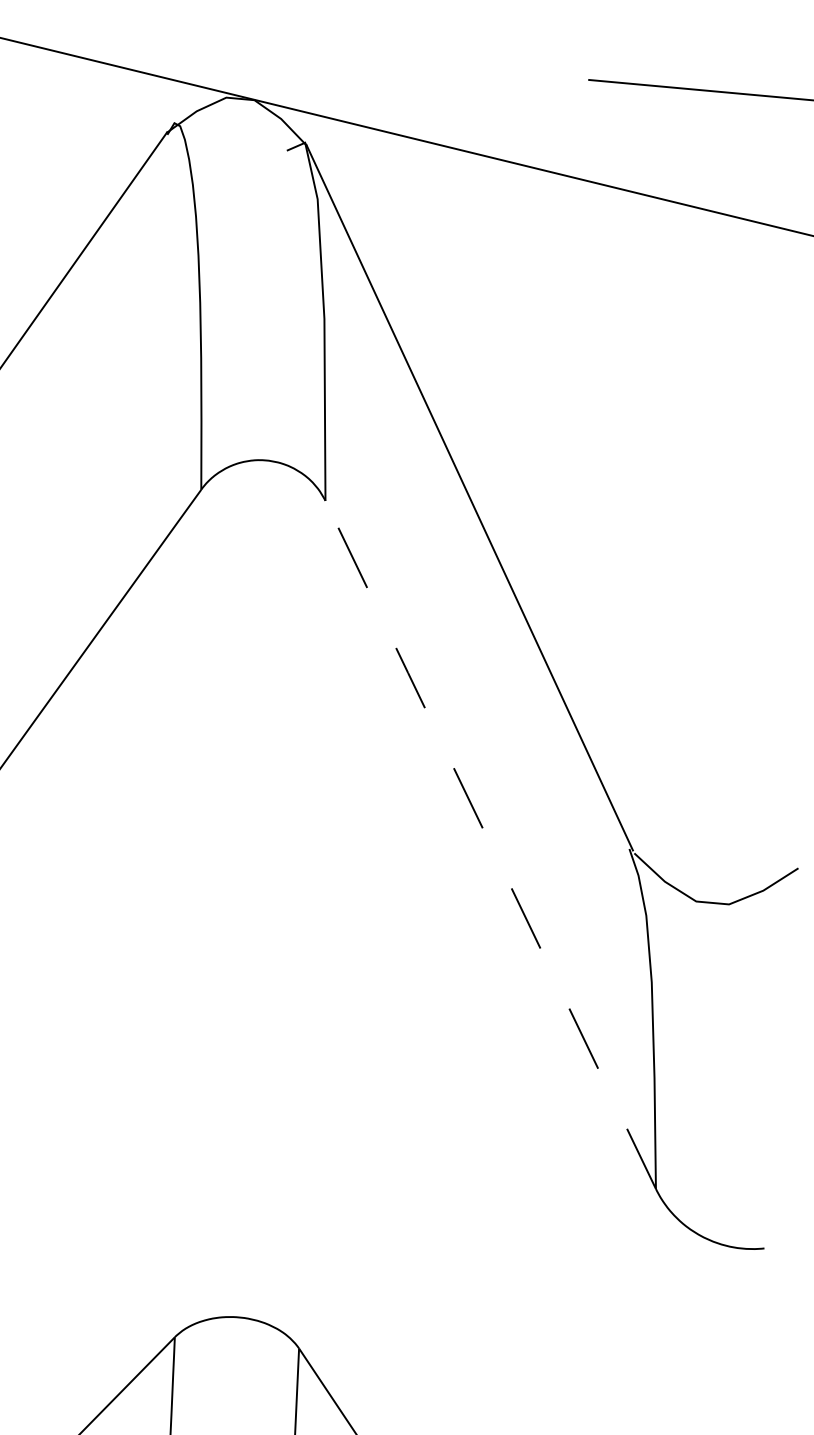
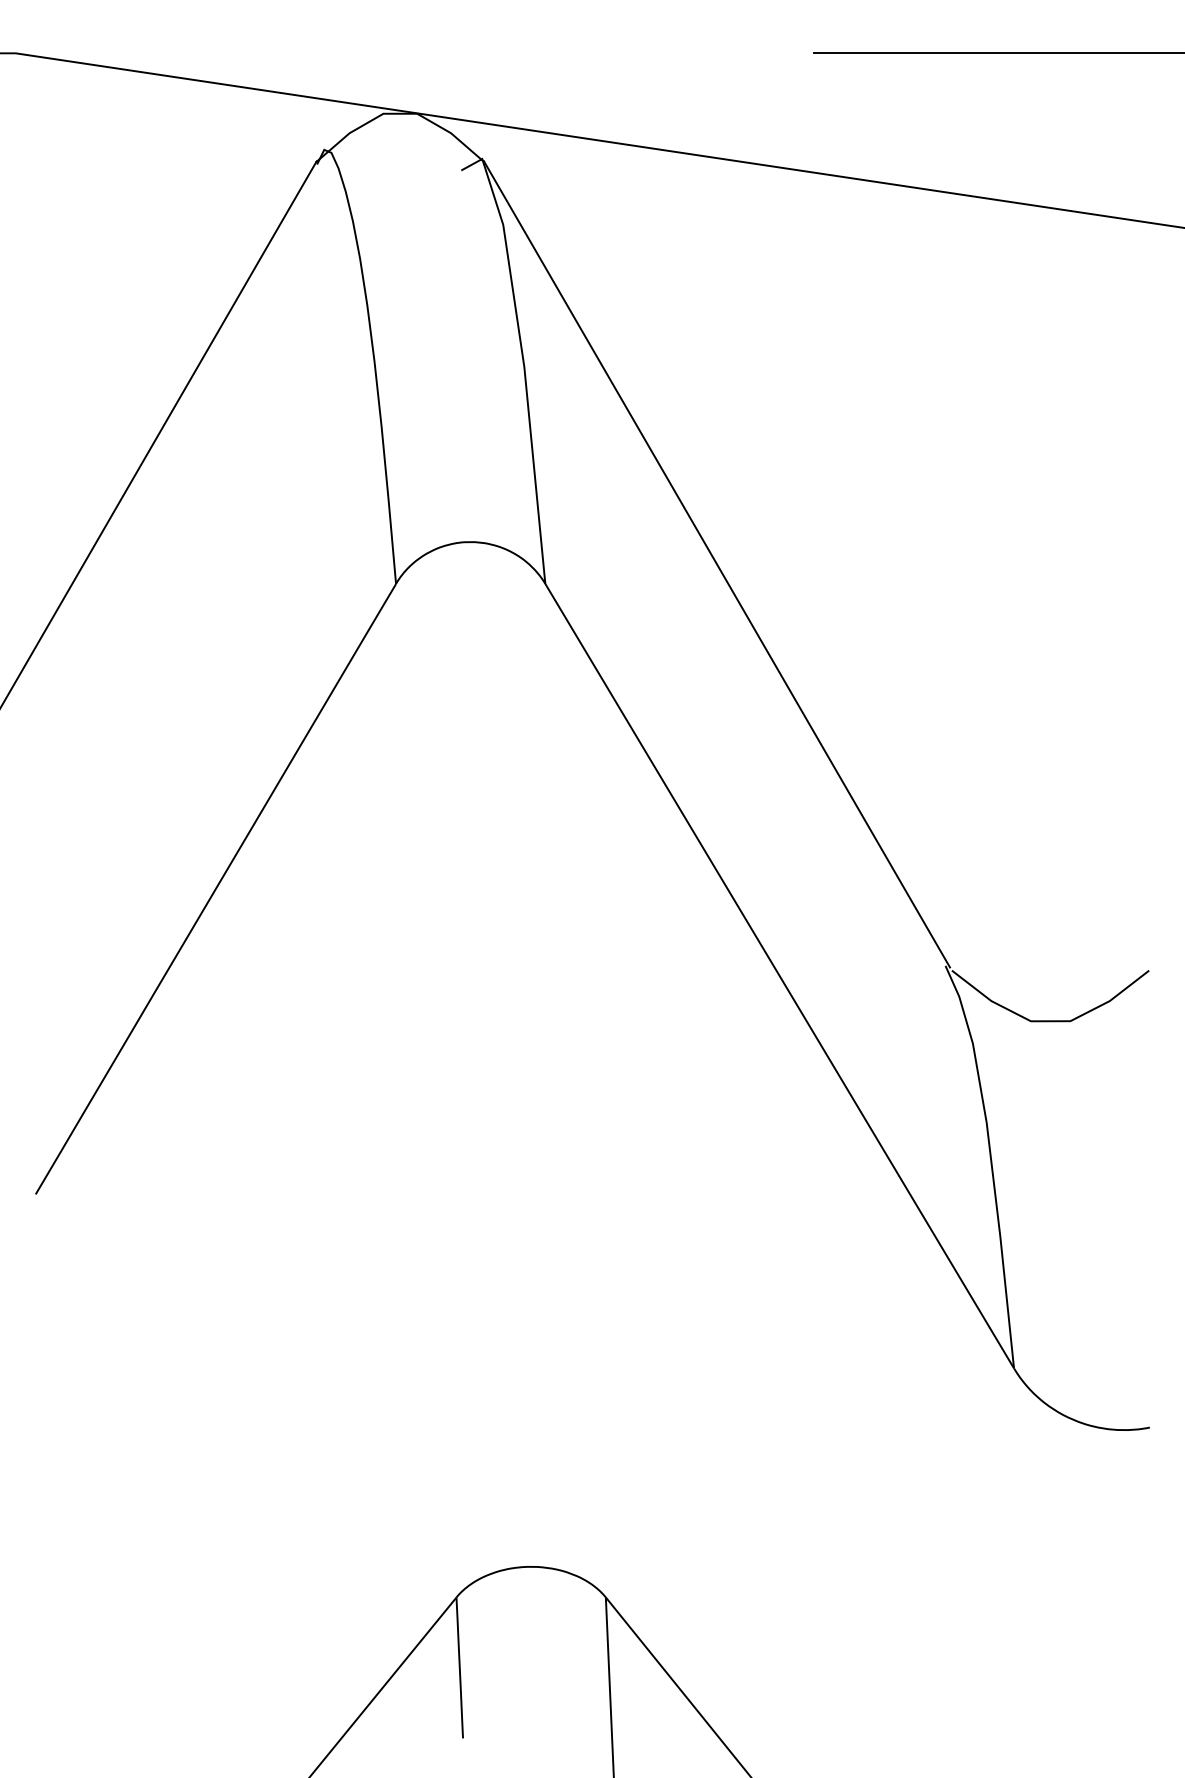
line: (490, 844) -> (779, 975), dashed -> solid

